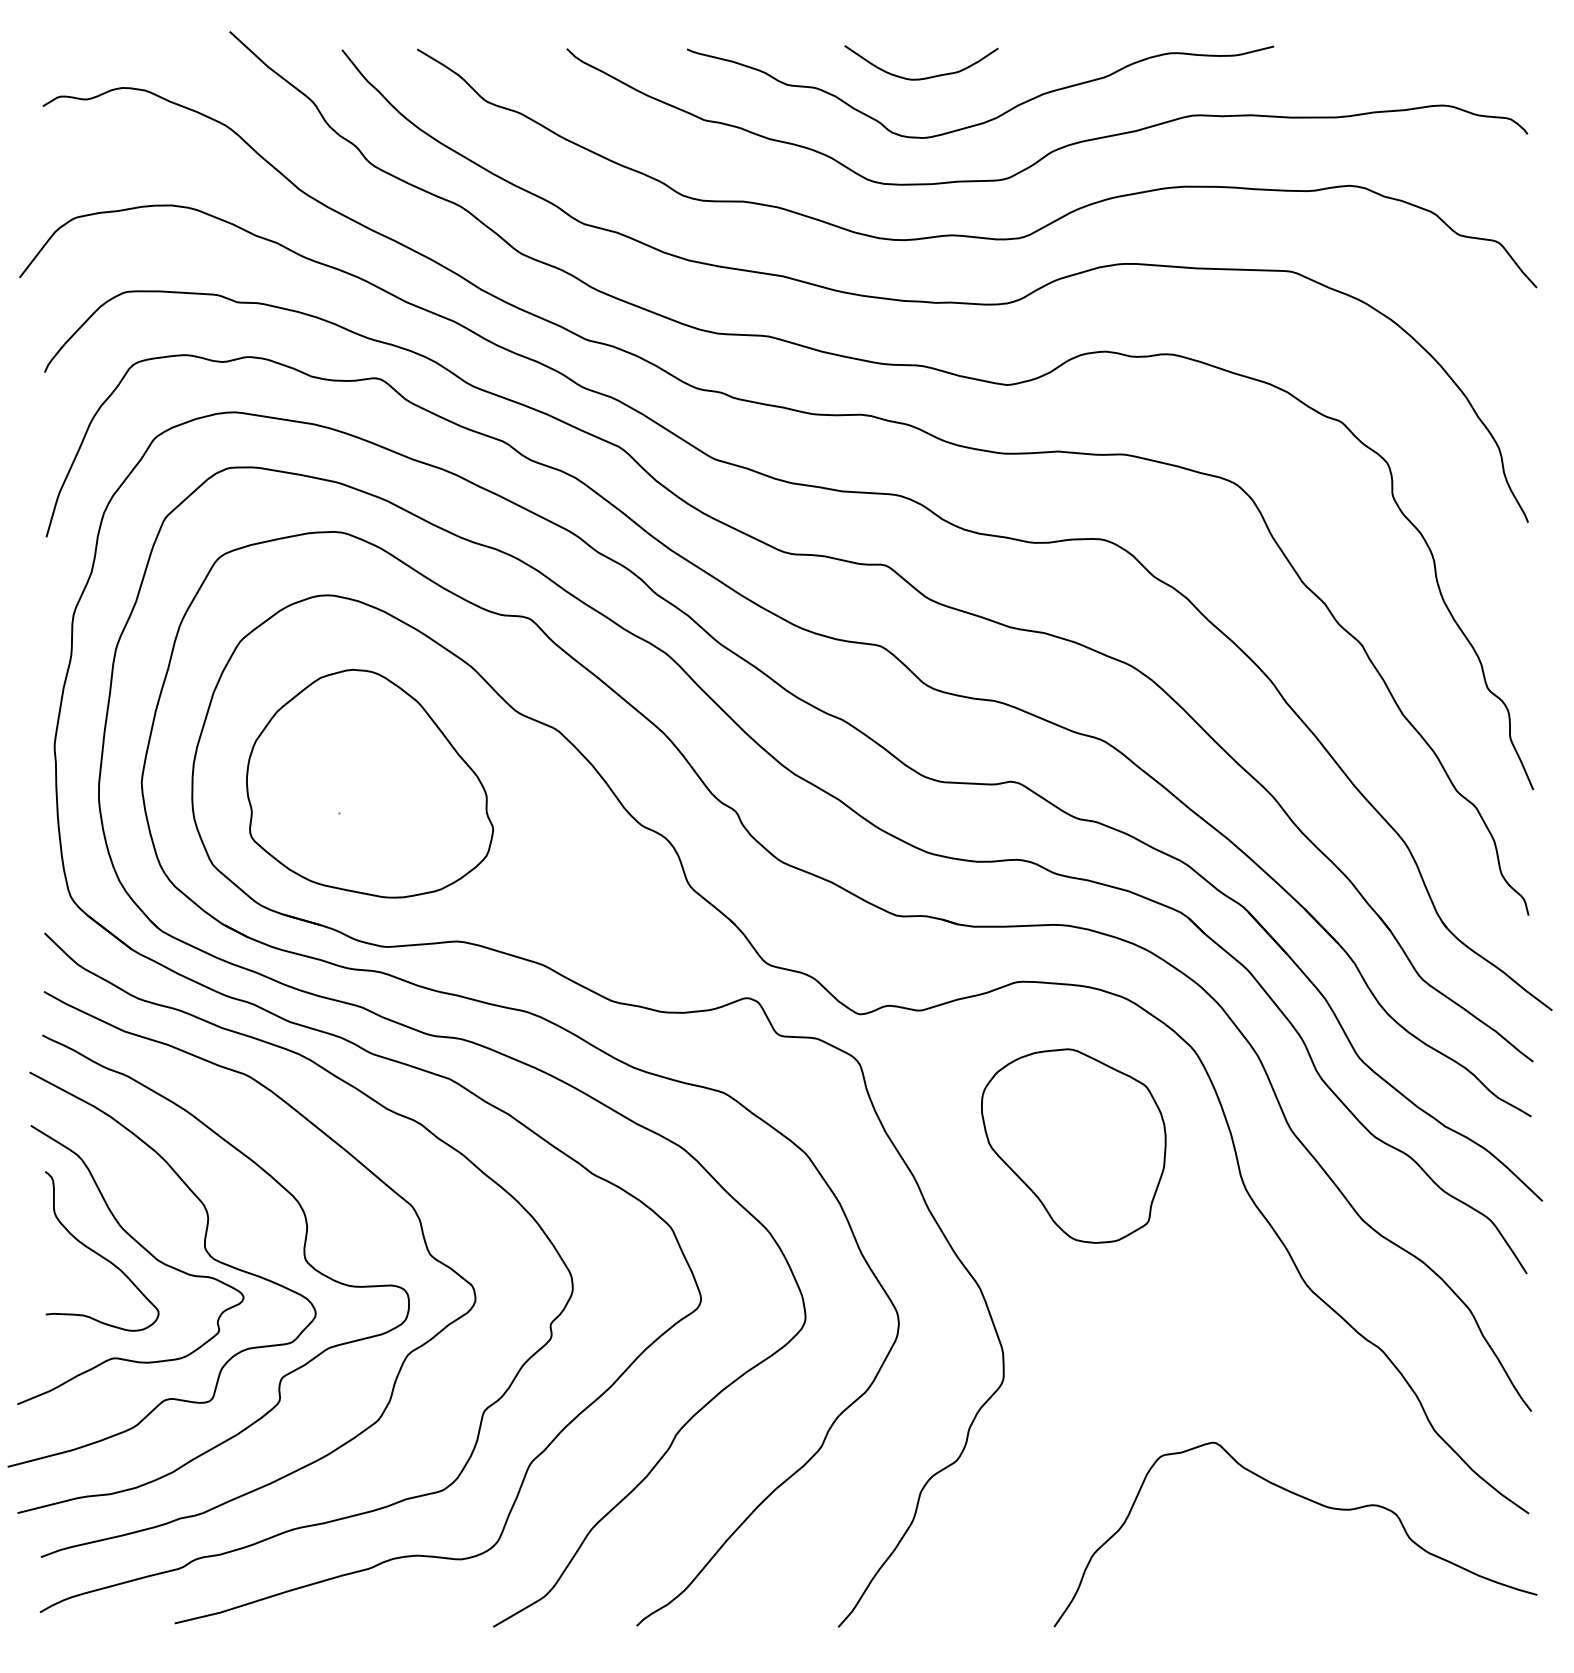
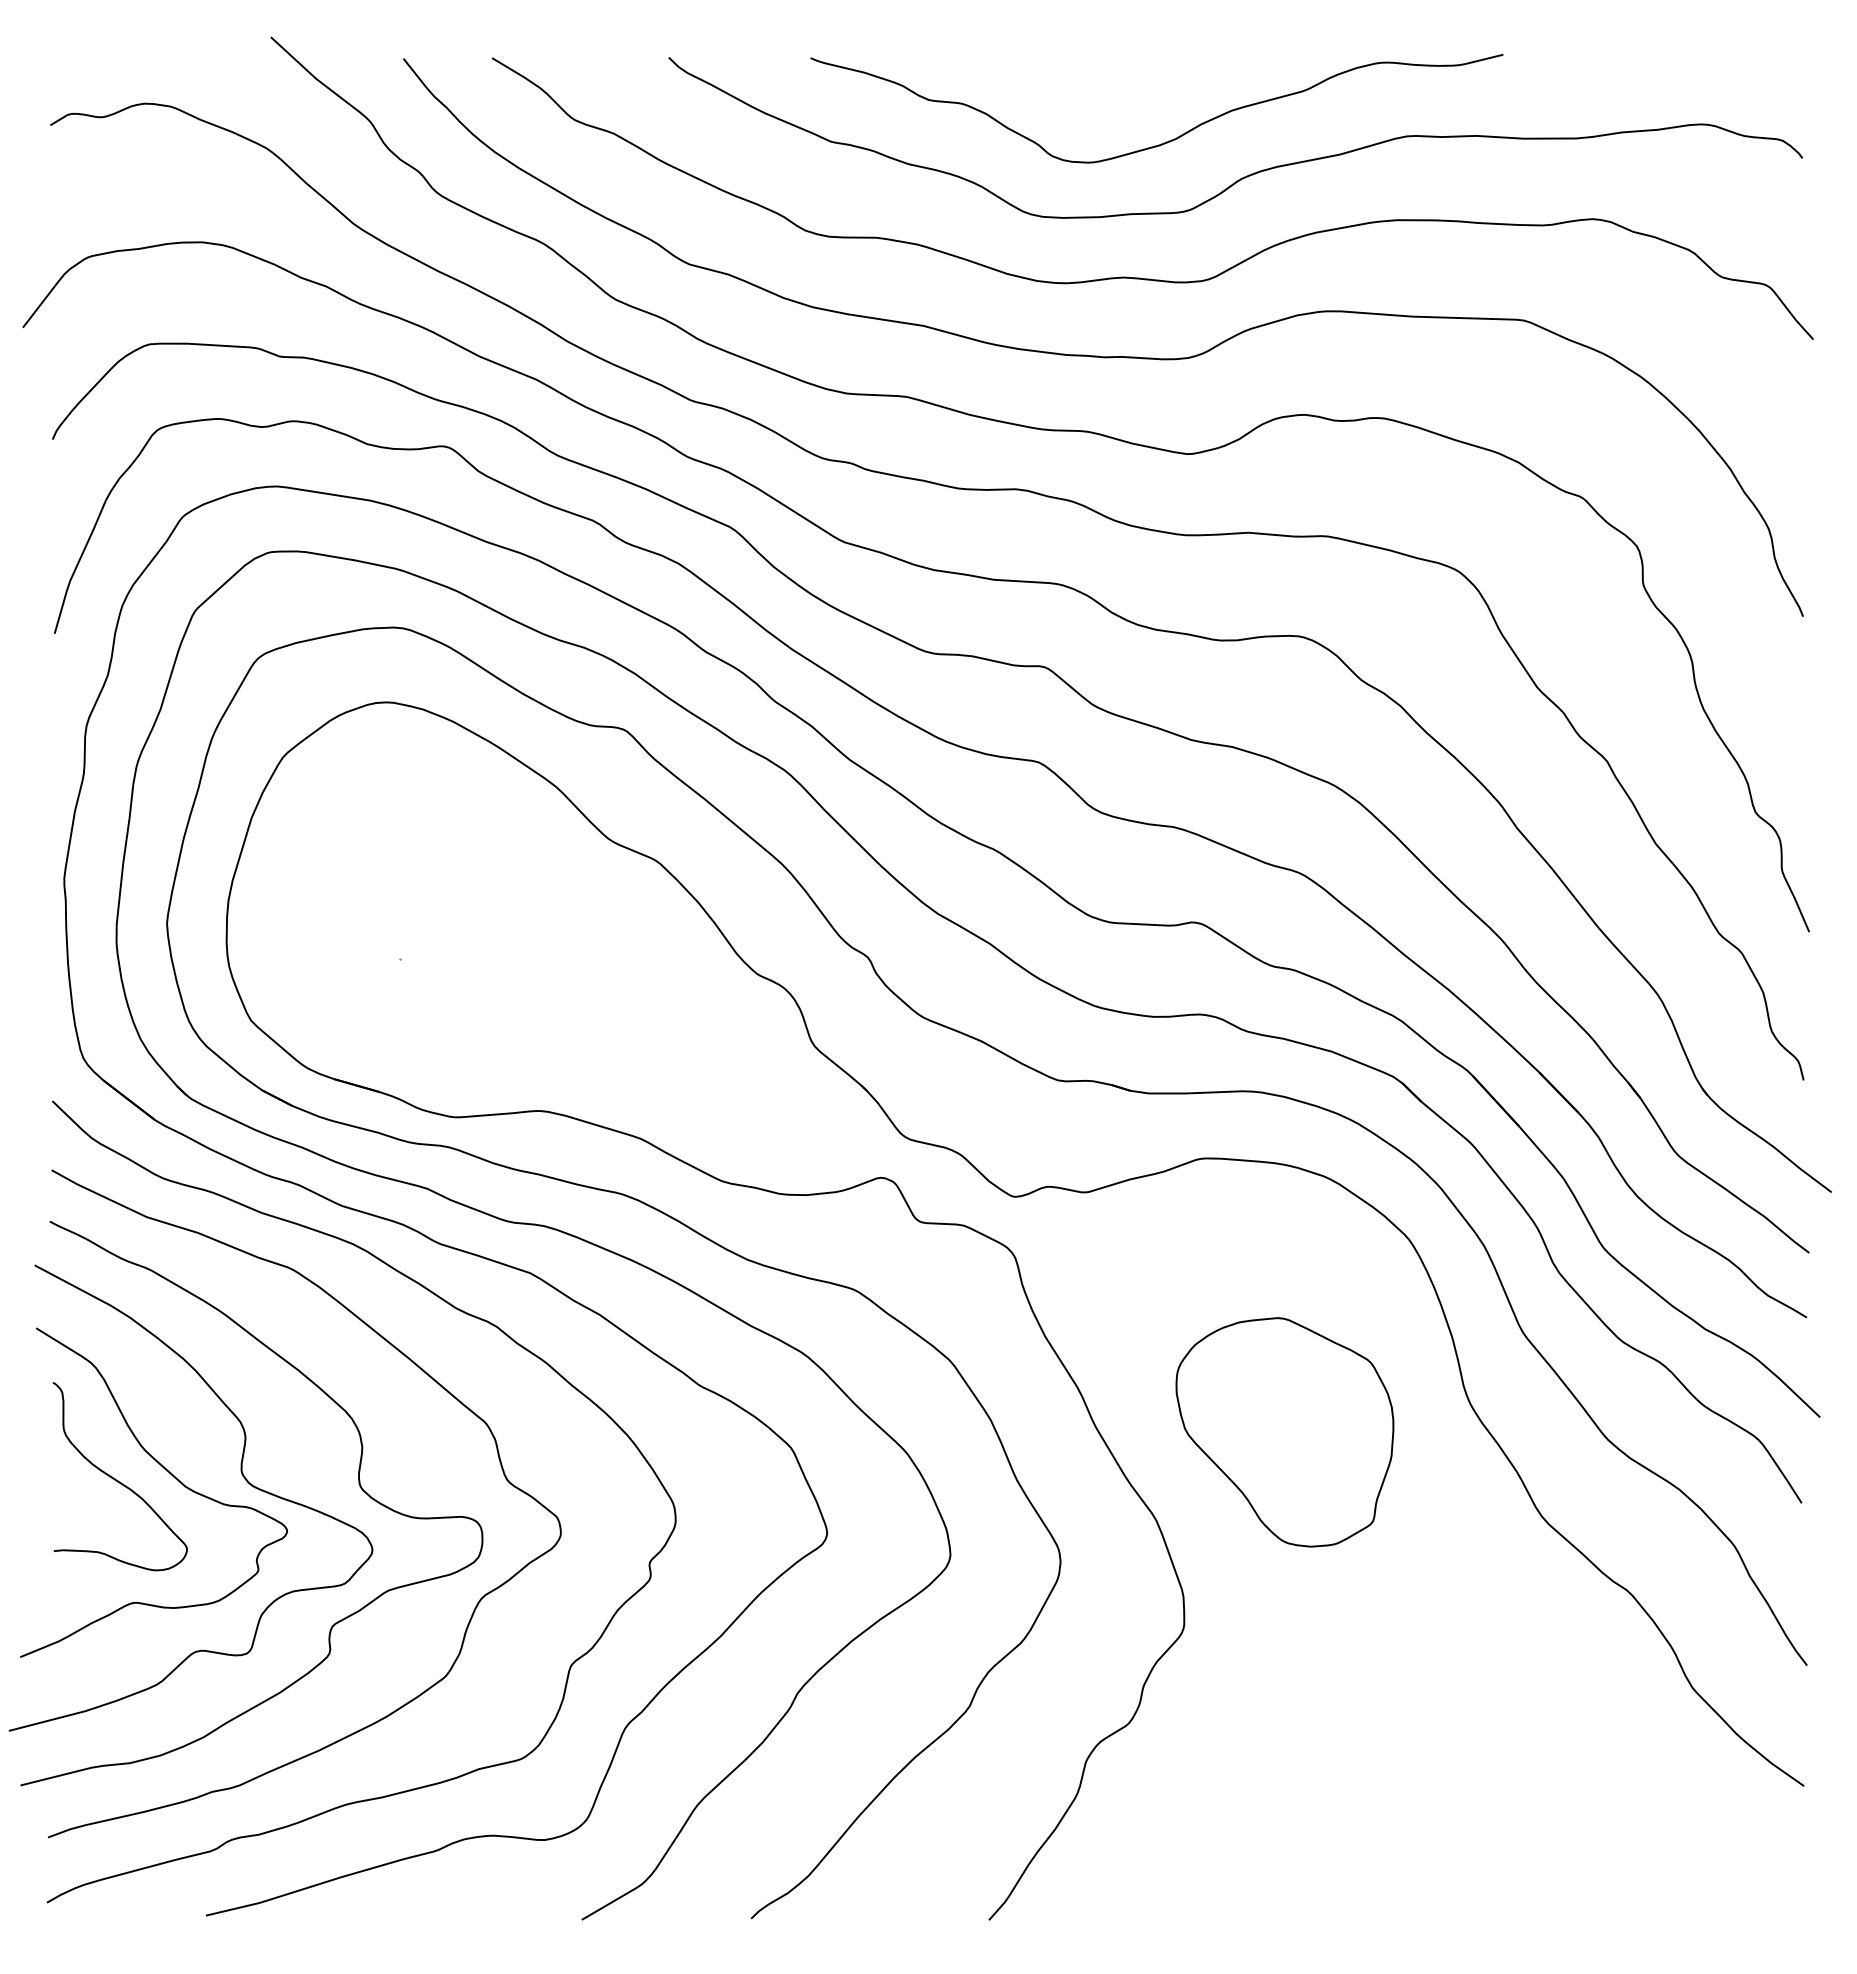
curve: (925, 77) -> (1091, 91), removed
part: (370, 783) -> (436, 924), removed
part: (1073, 1146) -> (1284, 1432), moved
curve: (1308, 1500) -> (1543, 1770), removed

